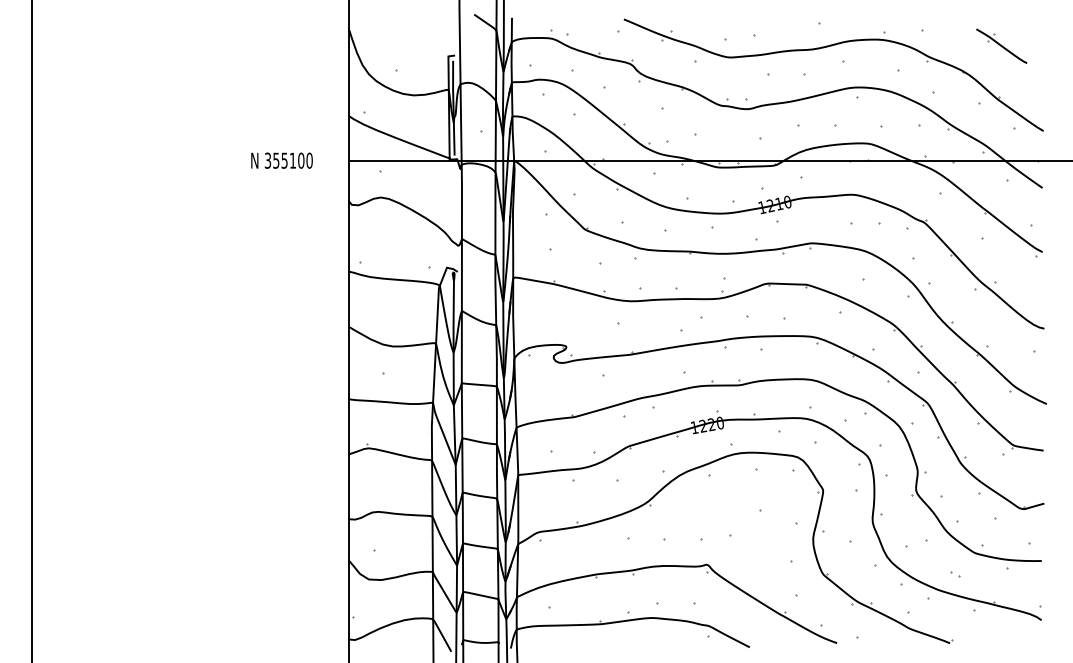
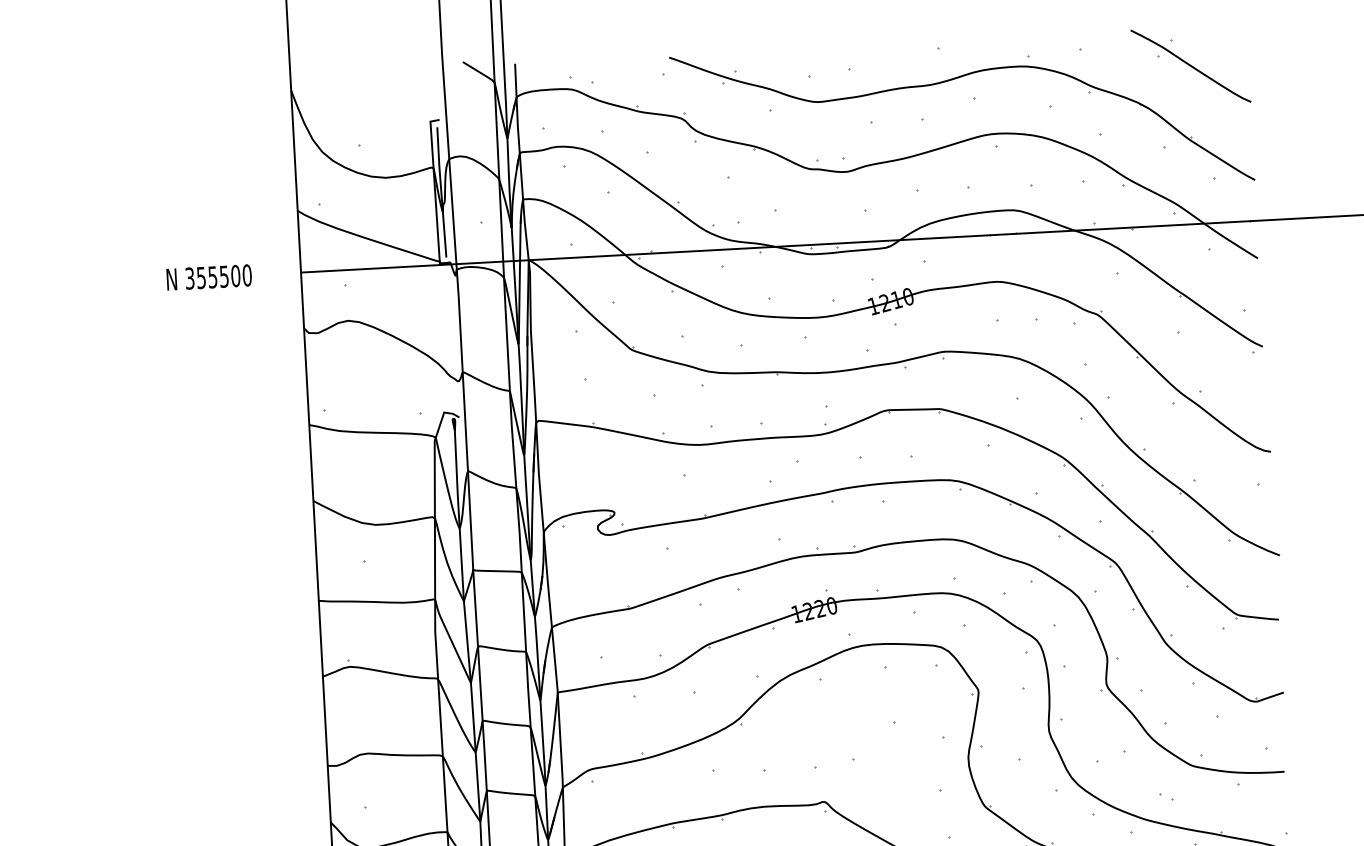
part: (1001, 46) -> (1190, 66), size x1.67
text: (292, 160) -> (223, 276), 355100 -> 355500

